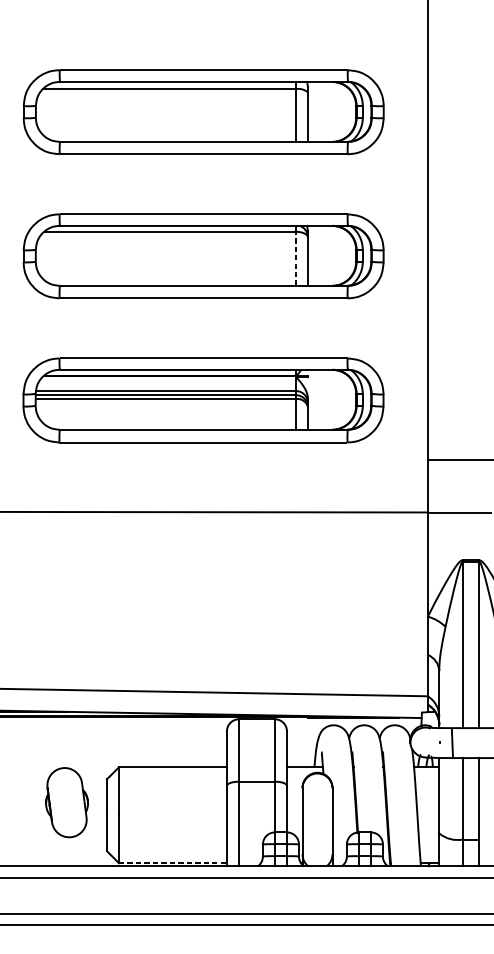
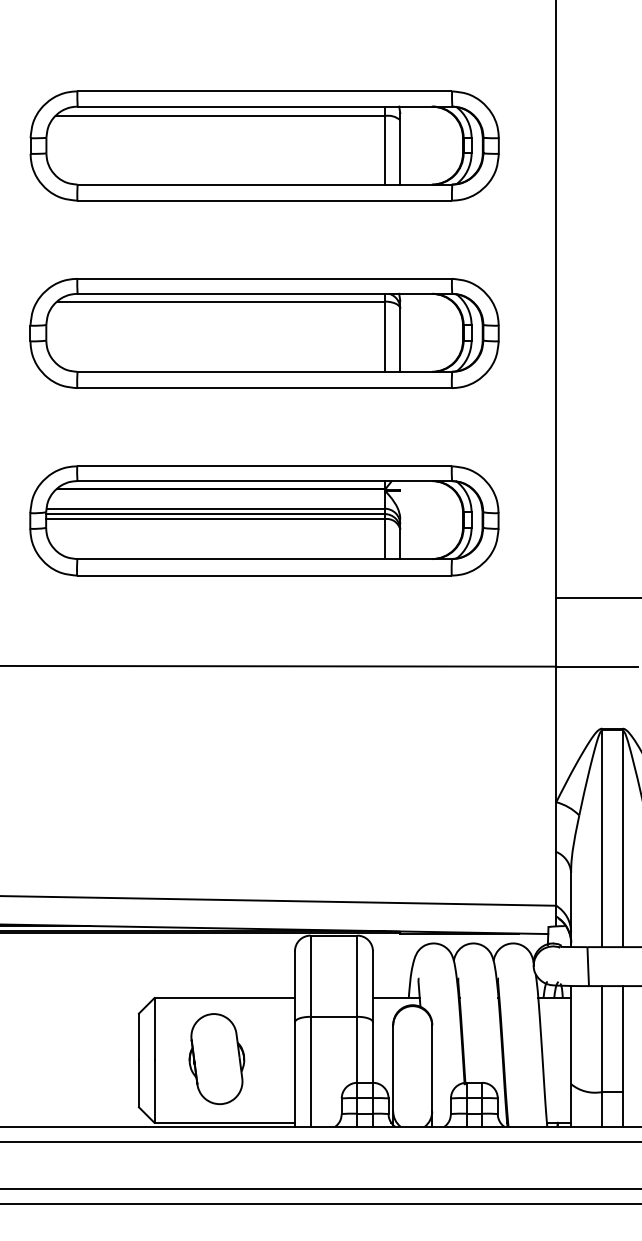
line: (295, 258) -> (384, 336), dashed -> solid
part: (66, 802) -> (216, 1059), moved
line: (173, 862) -> (225, 1122), dashed -> solid

